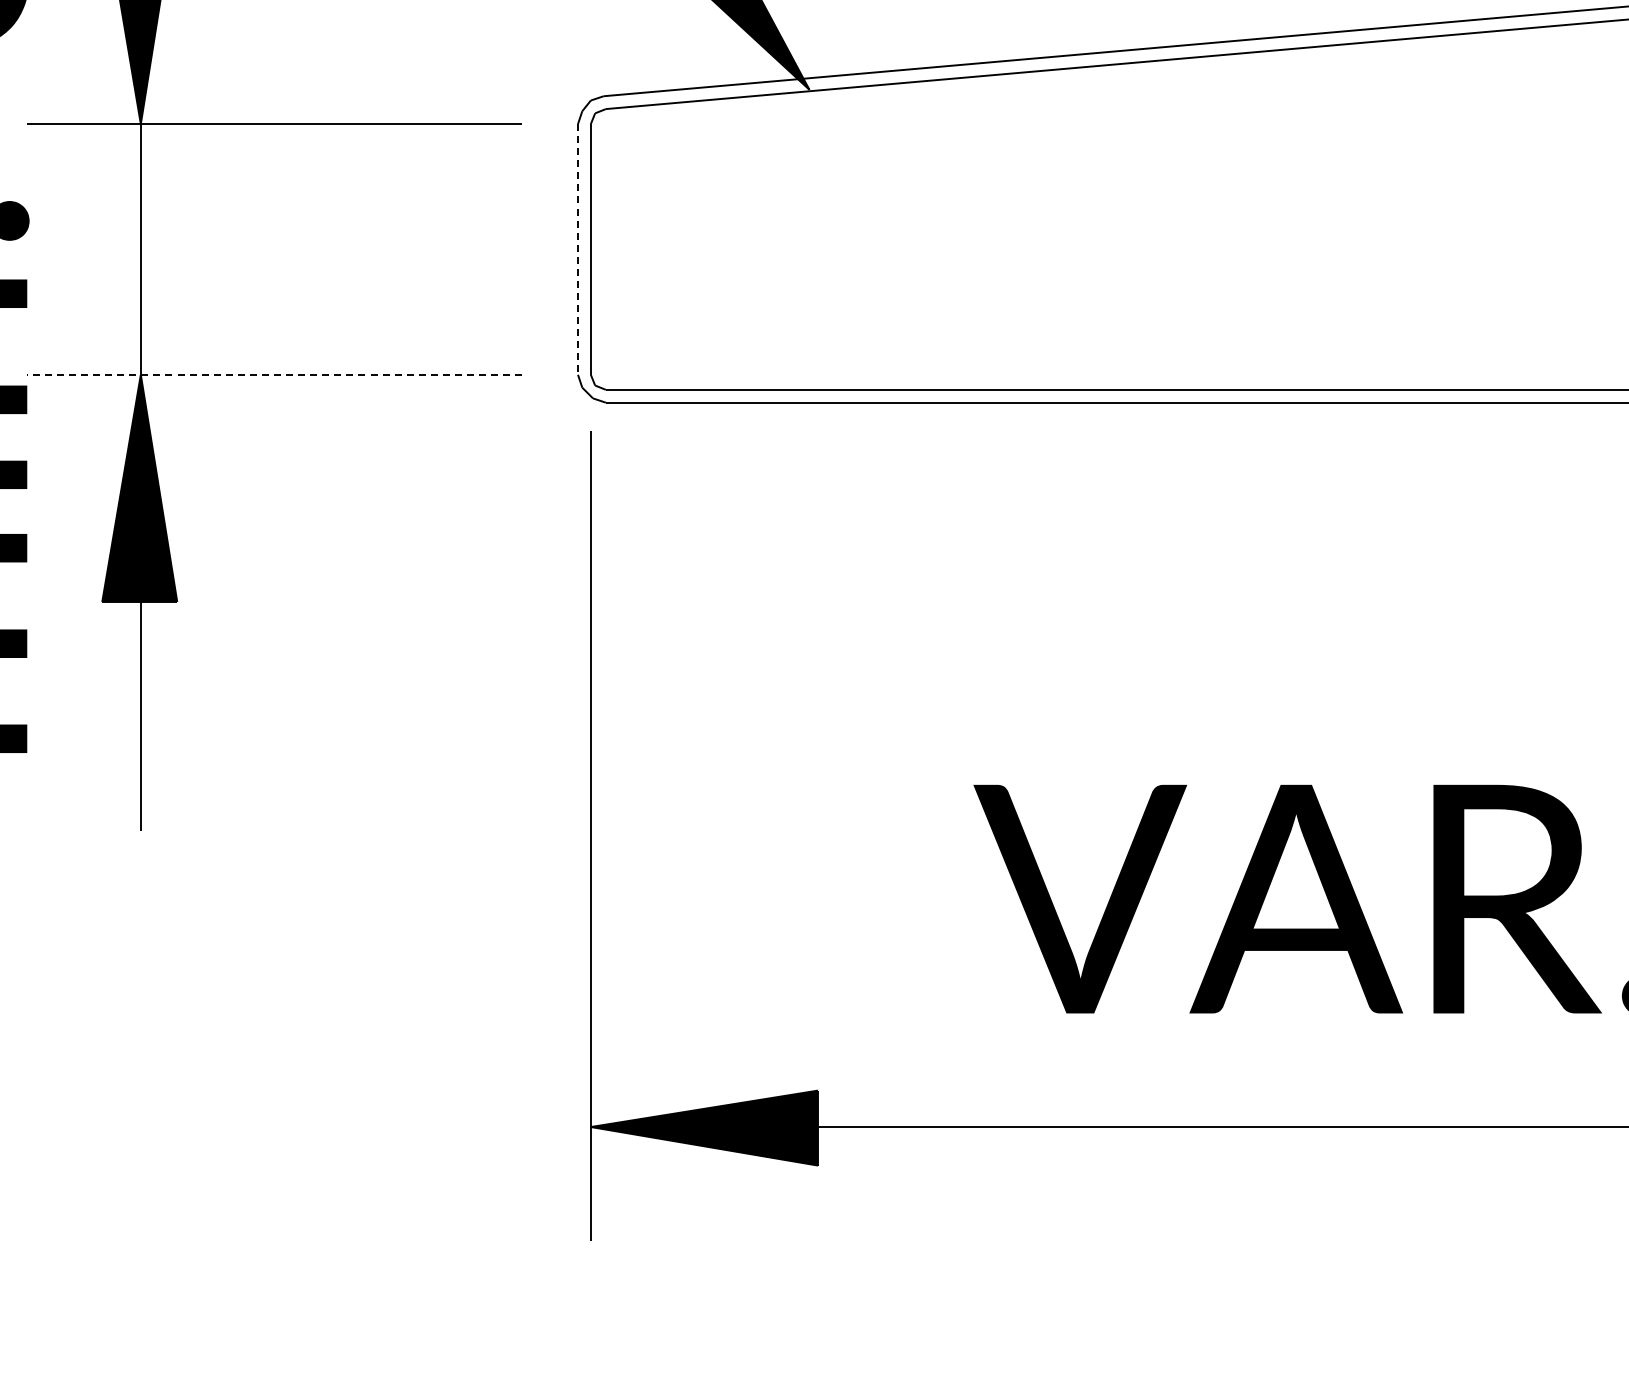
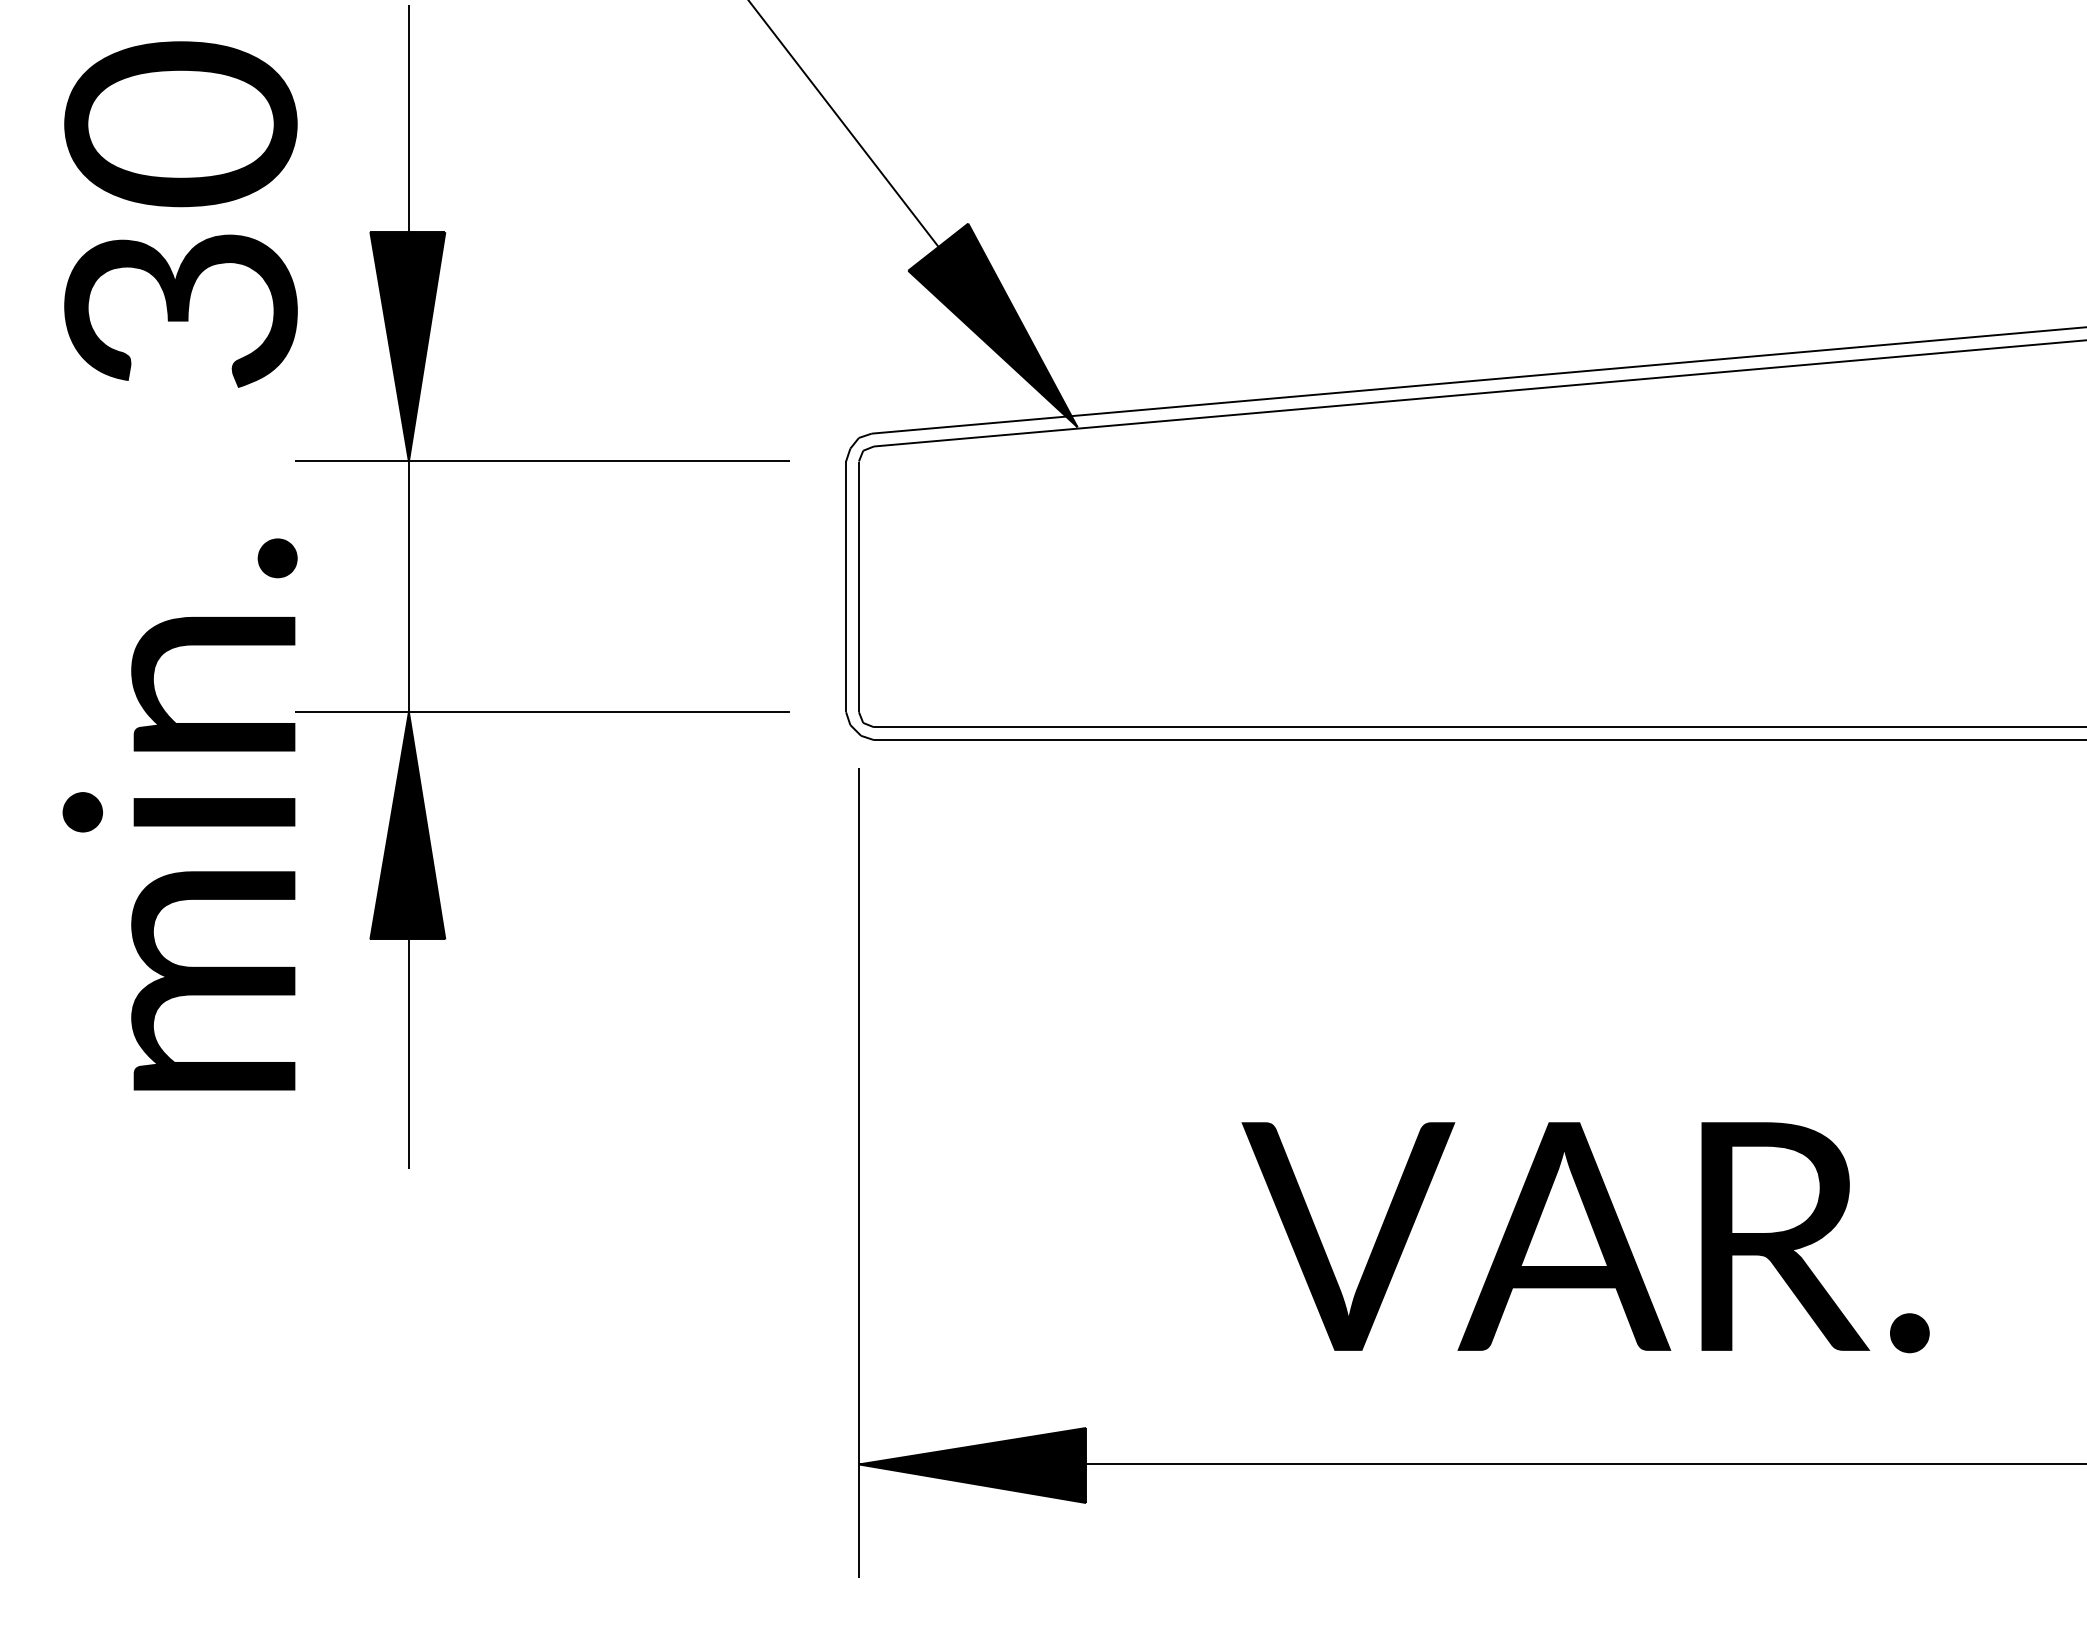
line: (578, 250) -> (846, 587), dashed -> solid
line: (274, 375) -> (542, 712), dashed -> solid

